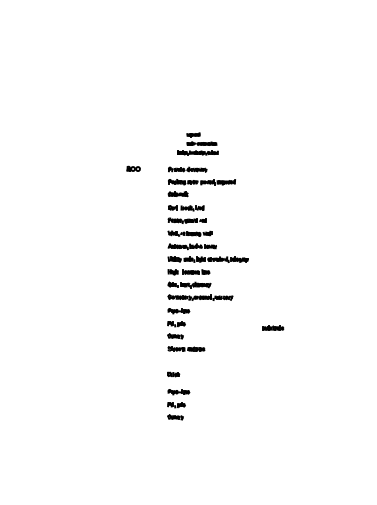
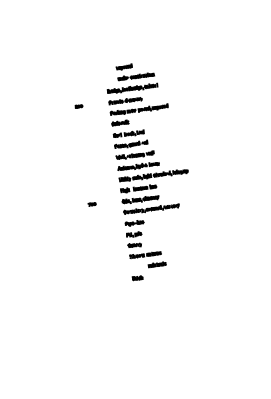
part: (197, 143) -> (130, 77), size x1.43
part: (133, 168) -> (78, 106), size x0.62
part: (133, 282) -> (92, 204), added
part: (273, 327) -> (157, 264), moved
part: (178, 404) -> (145, 303), removed

